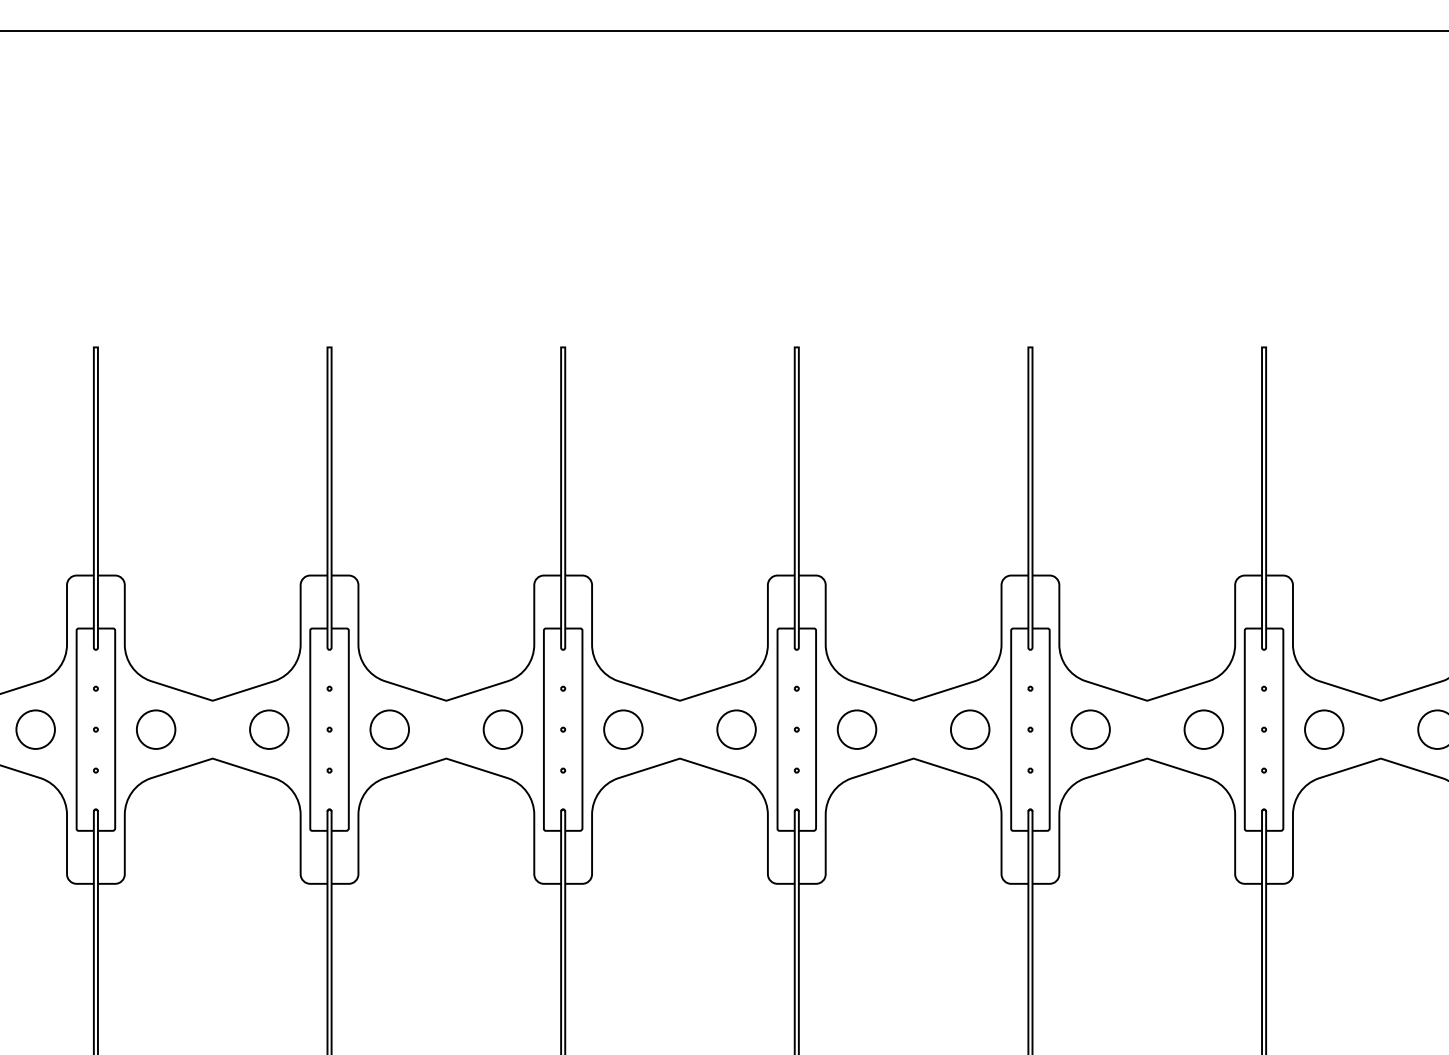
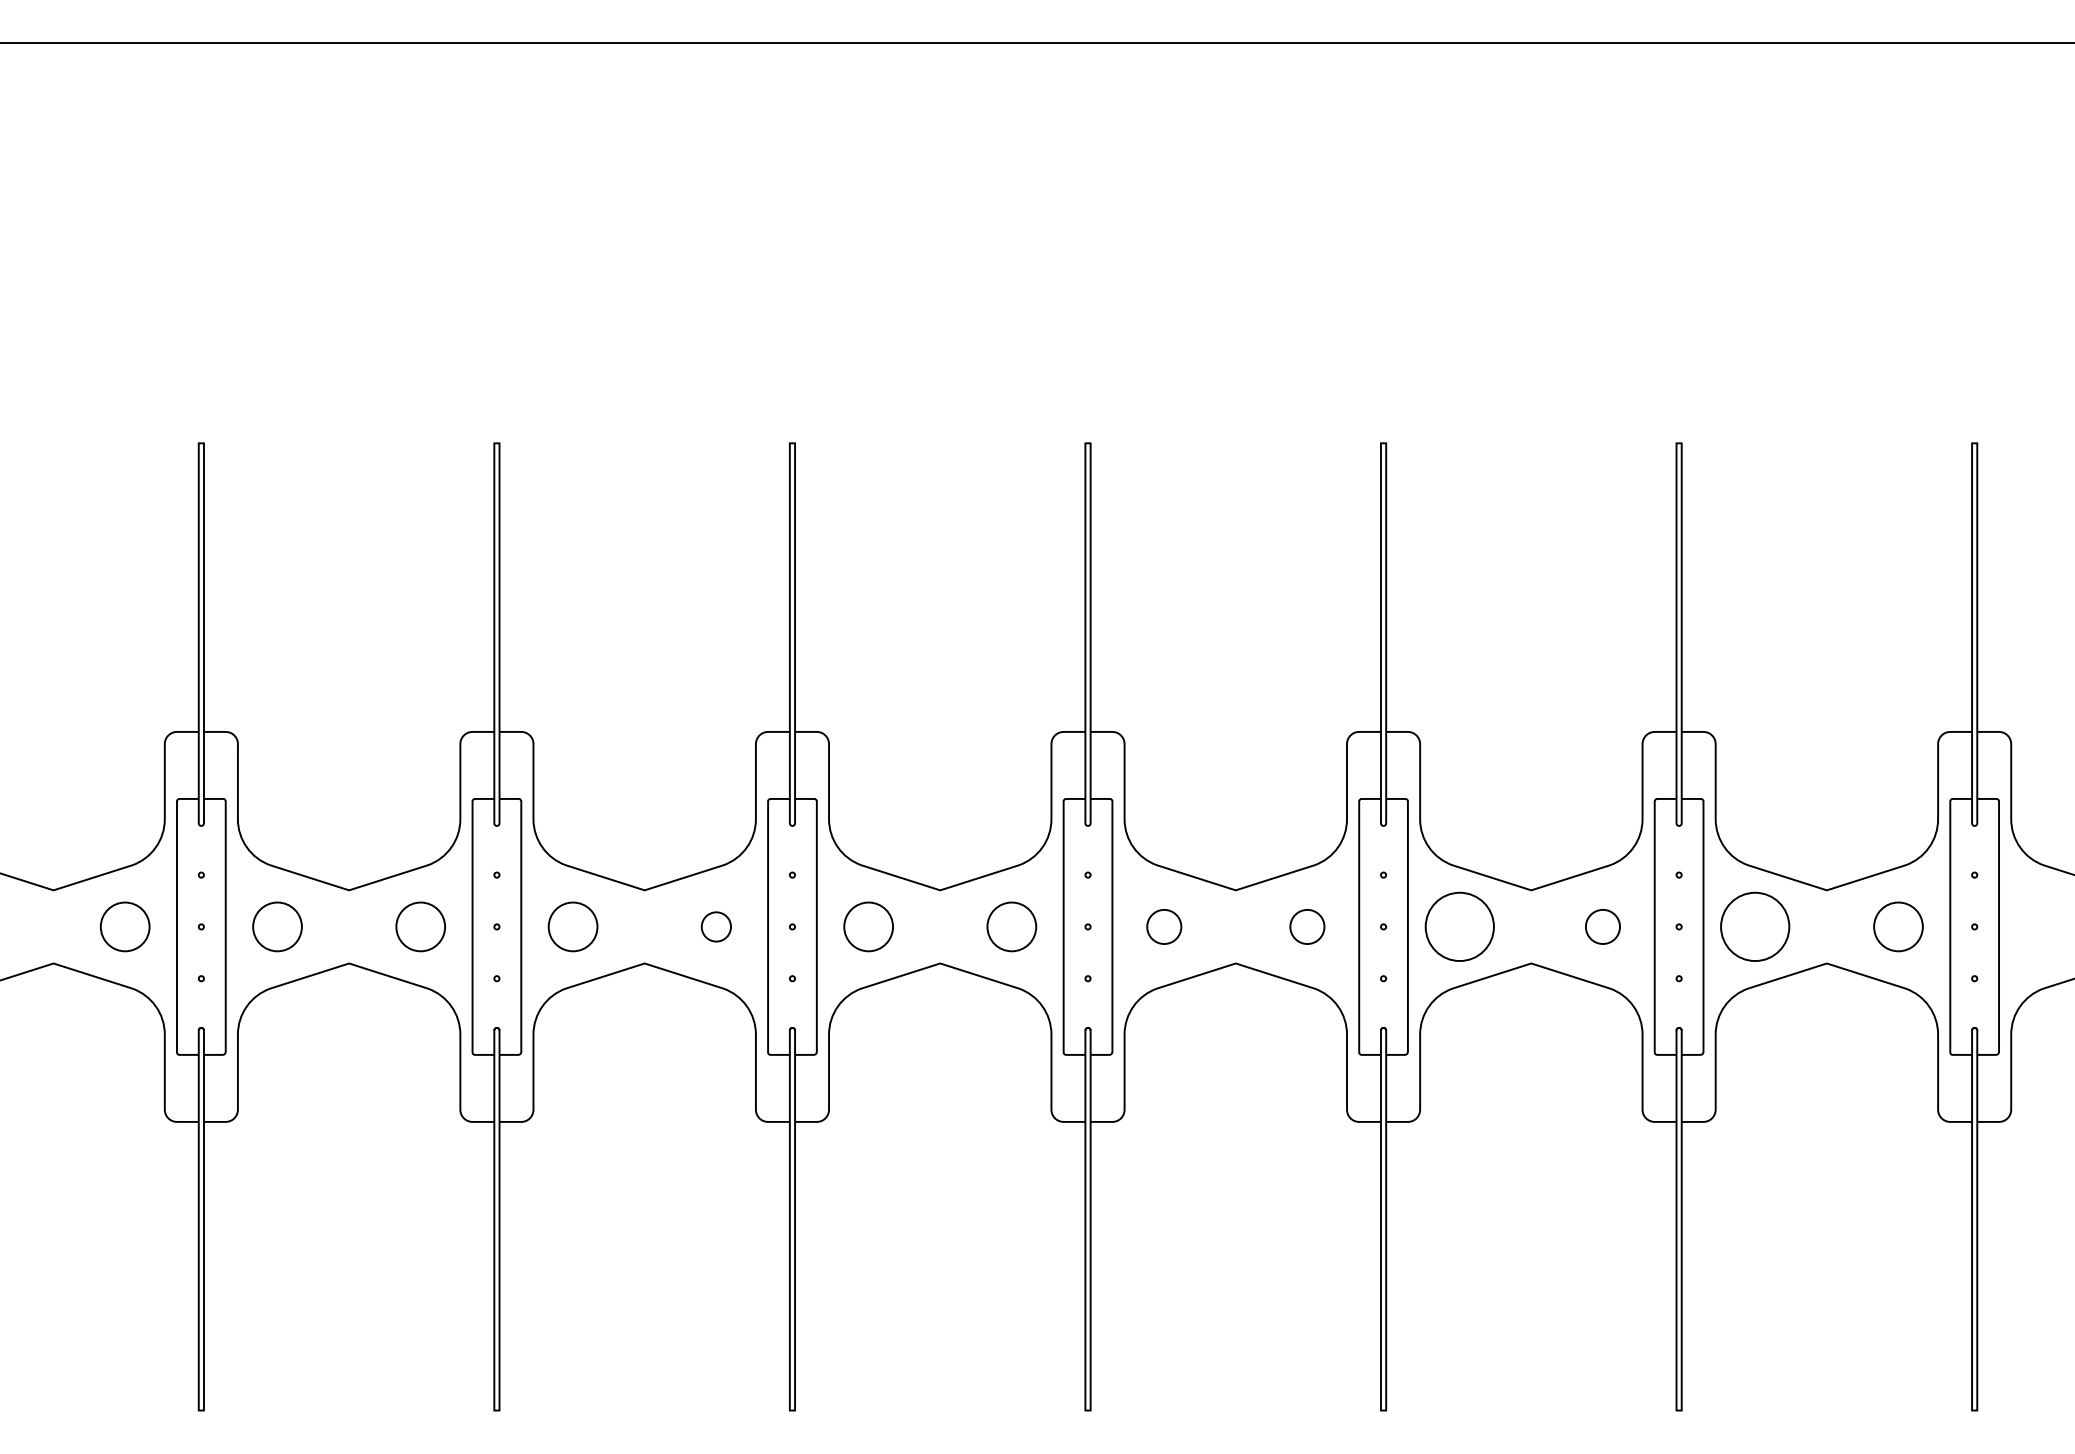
part: (503, 729) -> (716, 926), size x0.6
part: (857, 729) -> (1164, 926), size x0.7
part: (970, 729) -> (1307, 926), size x0.7
part: (1090, 729) -> (1459, 926), size x1.4
part: (1203, 729) -> (1602, 926), size x0.7
part: (1324, 729) -> (1755, 926), size x1.4

